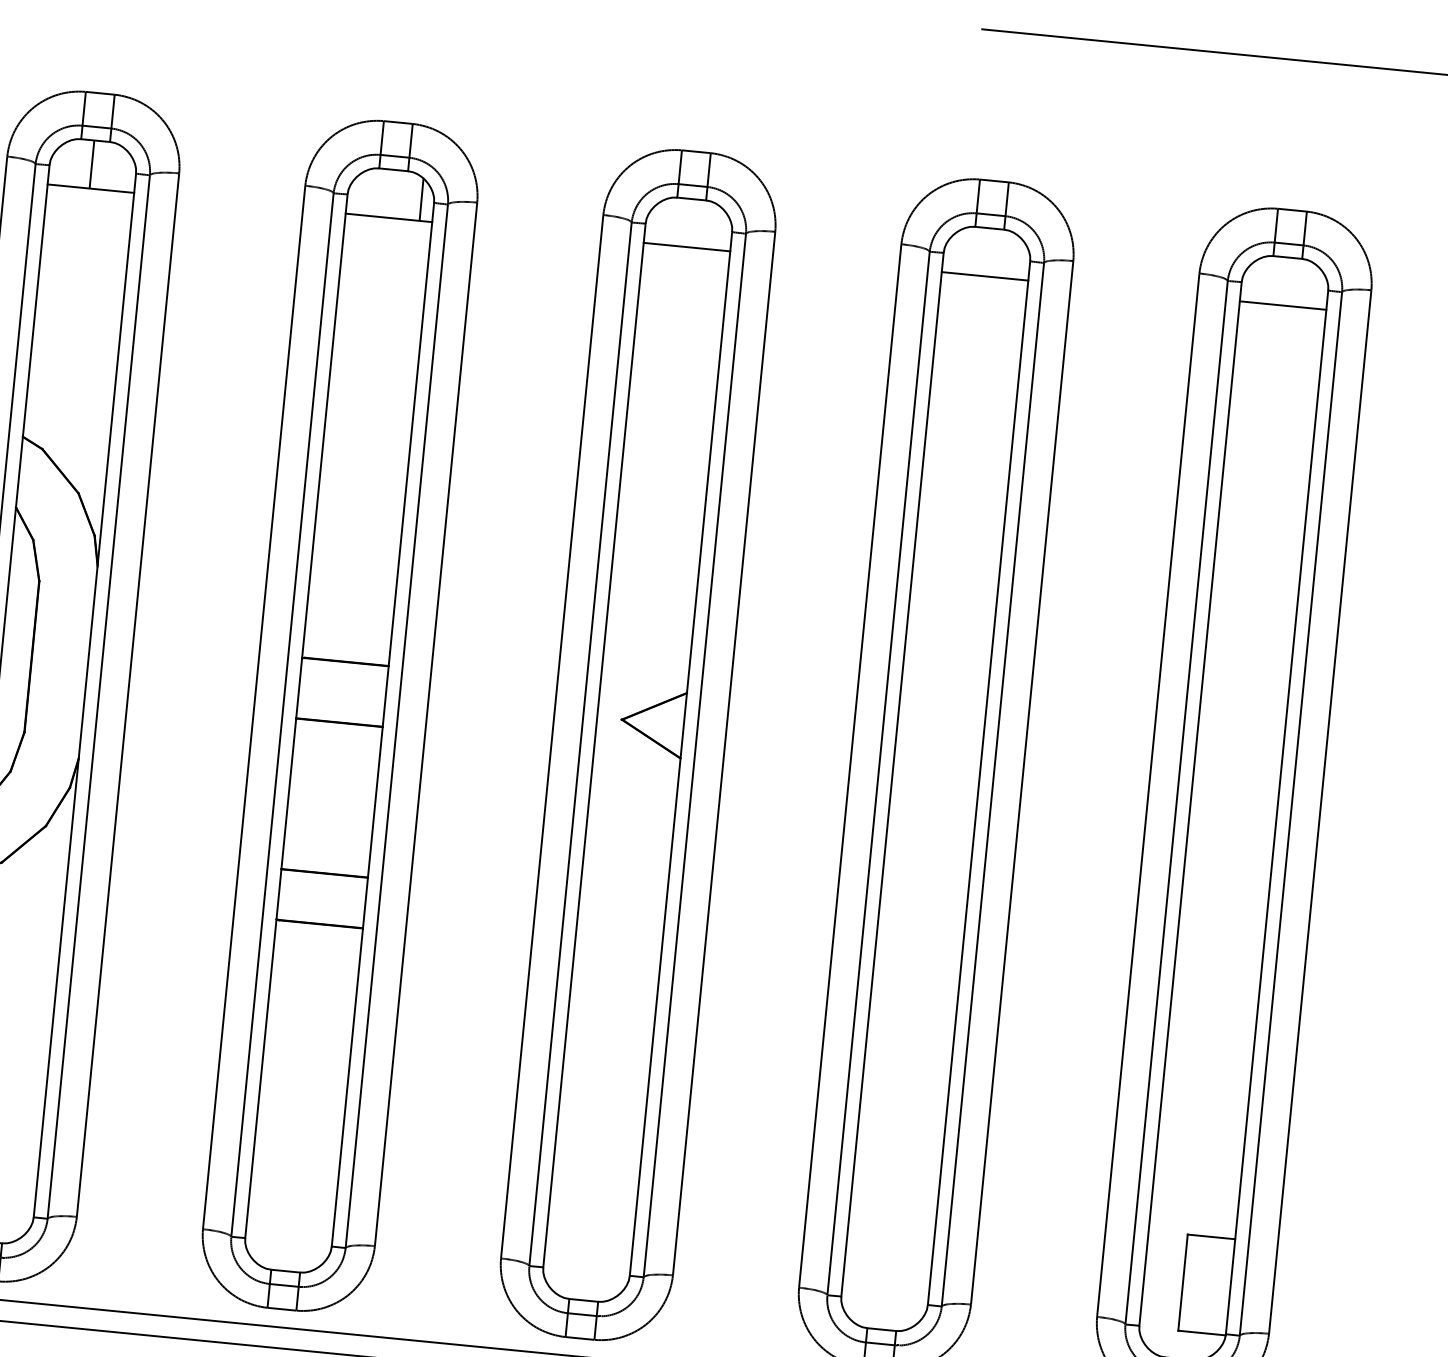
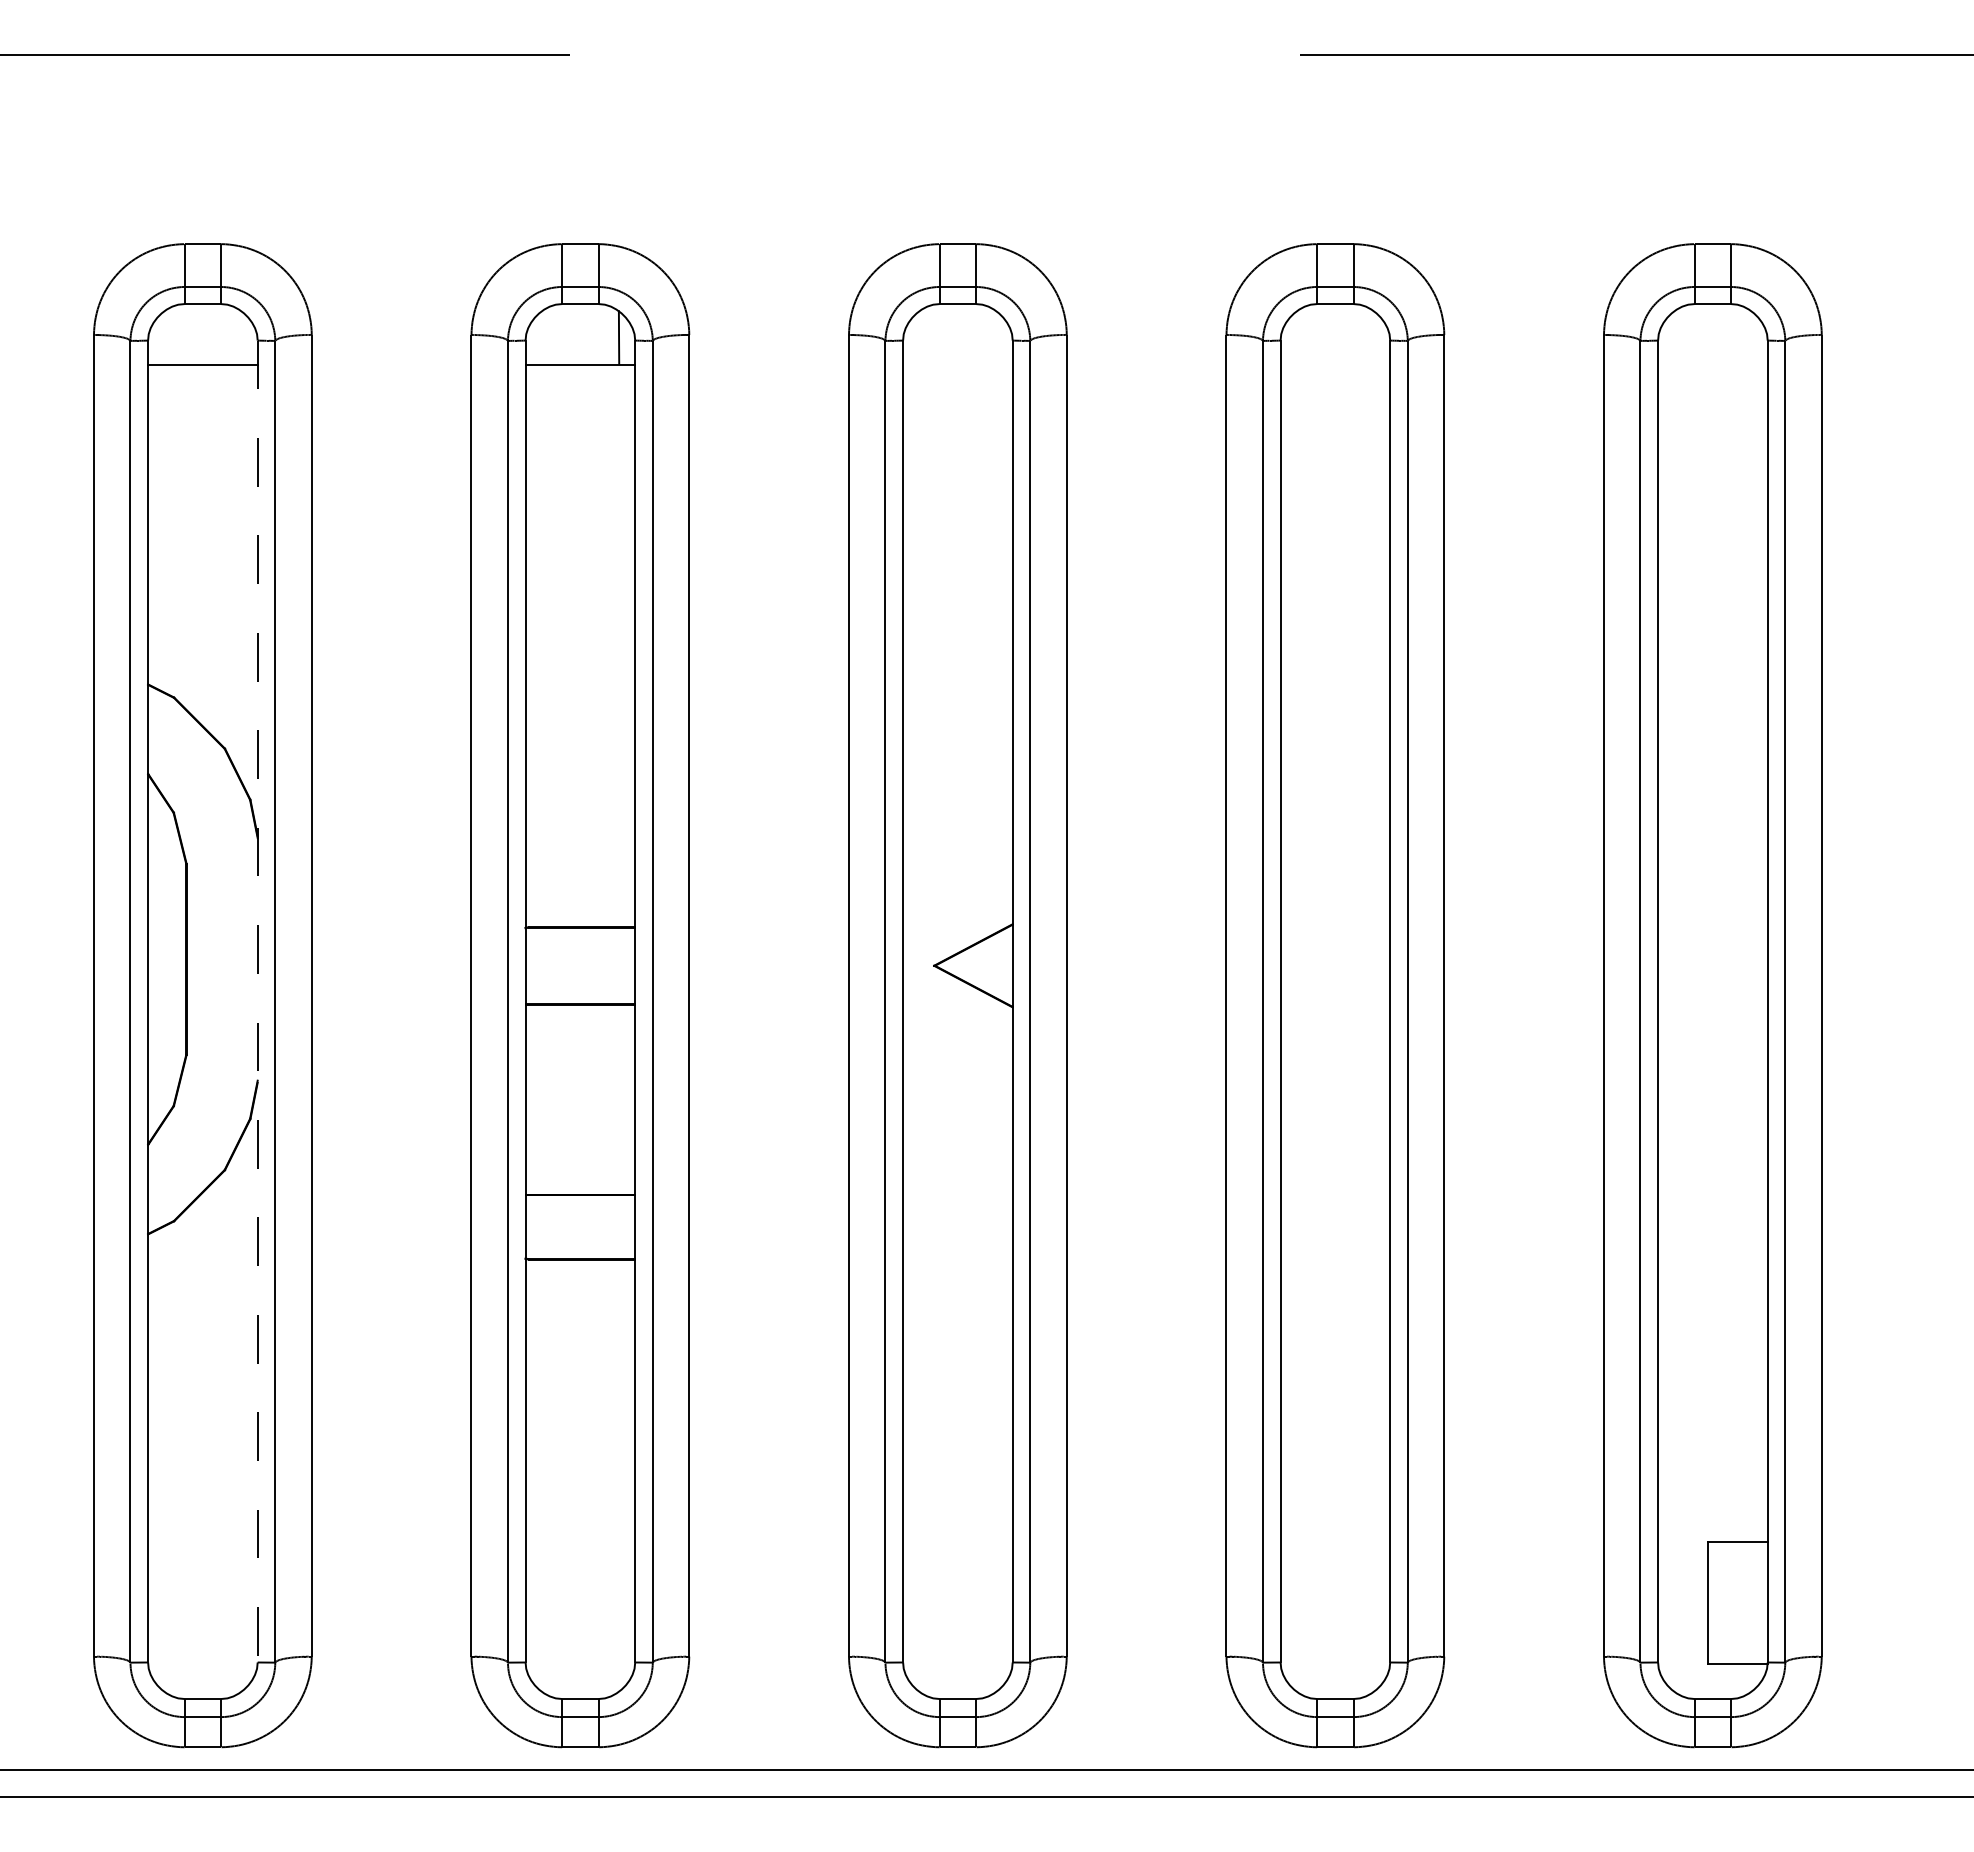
line: (92, 164) -> (201, 334), removed
line: (686, 246) -> (957, 364), removed
line: (985, 275) -> (1335, 364), removed
line: (1282, 305) -> (1712, 364), removed
line: (84, 695) -> (257, 1001), solid -> dashed

